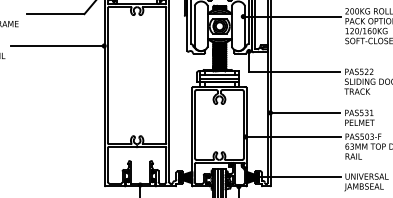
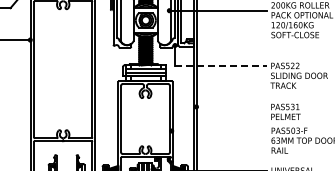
line: (294, 72) -> (220, 66), solid -> dashed
line: (305, 112) -> (231, 106), removed
line: (292, 136) -> (218, 130), removed

